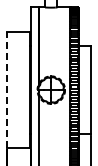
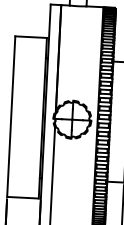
line: (6, 89) -> (10, 115), dashed -> solid

